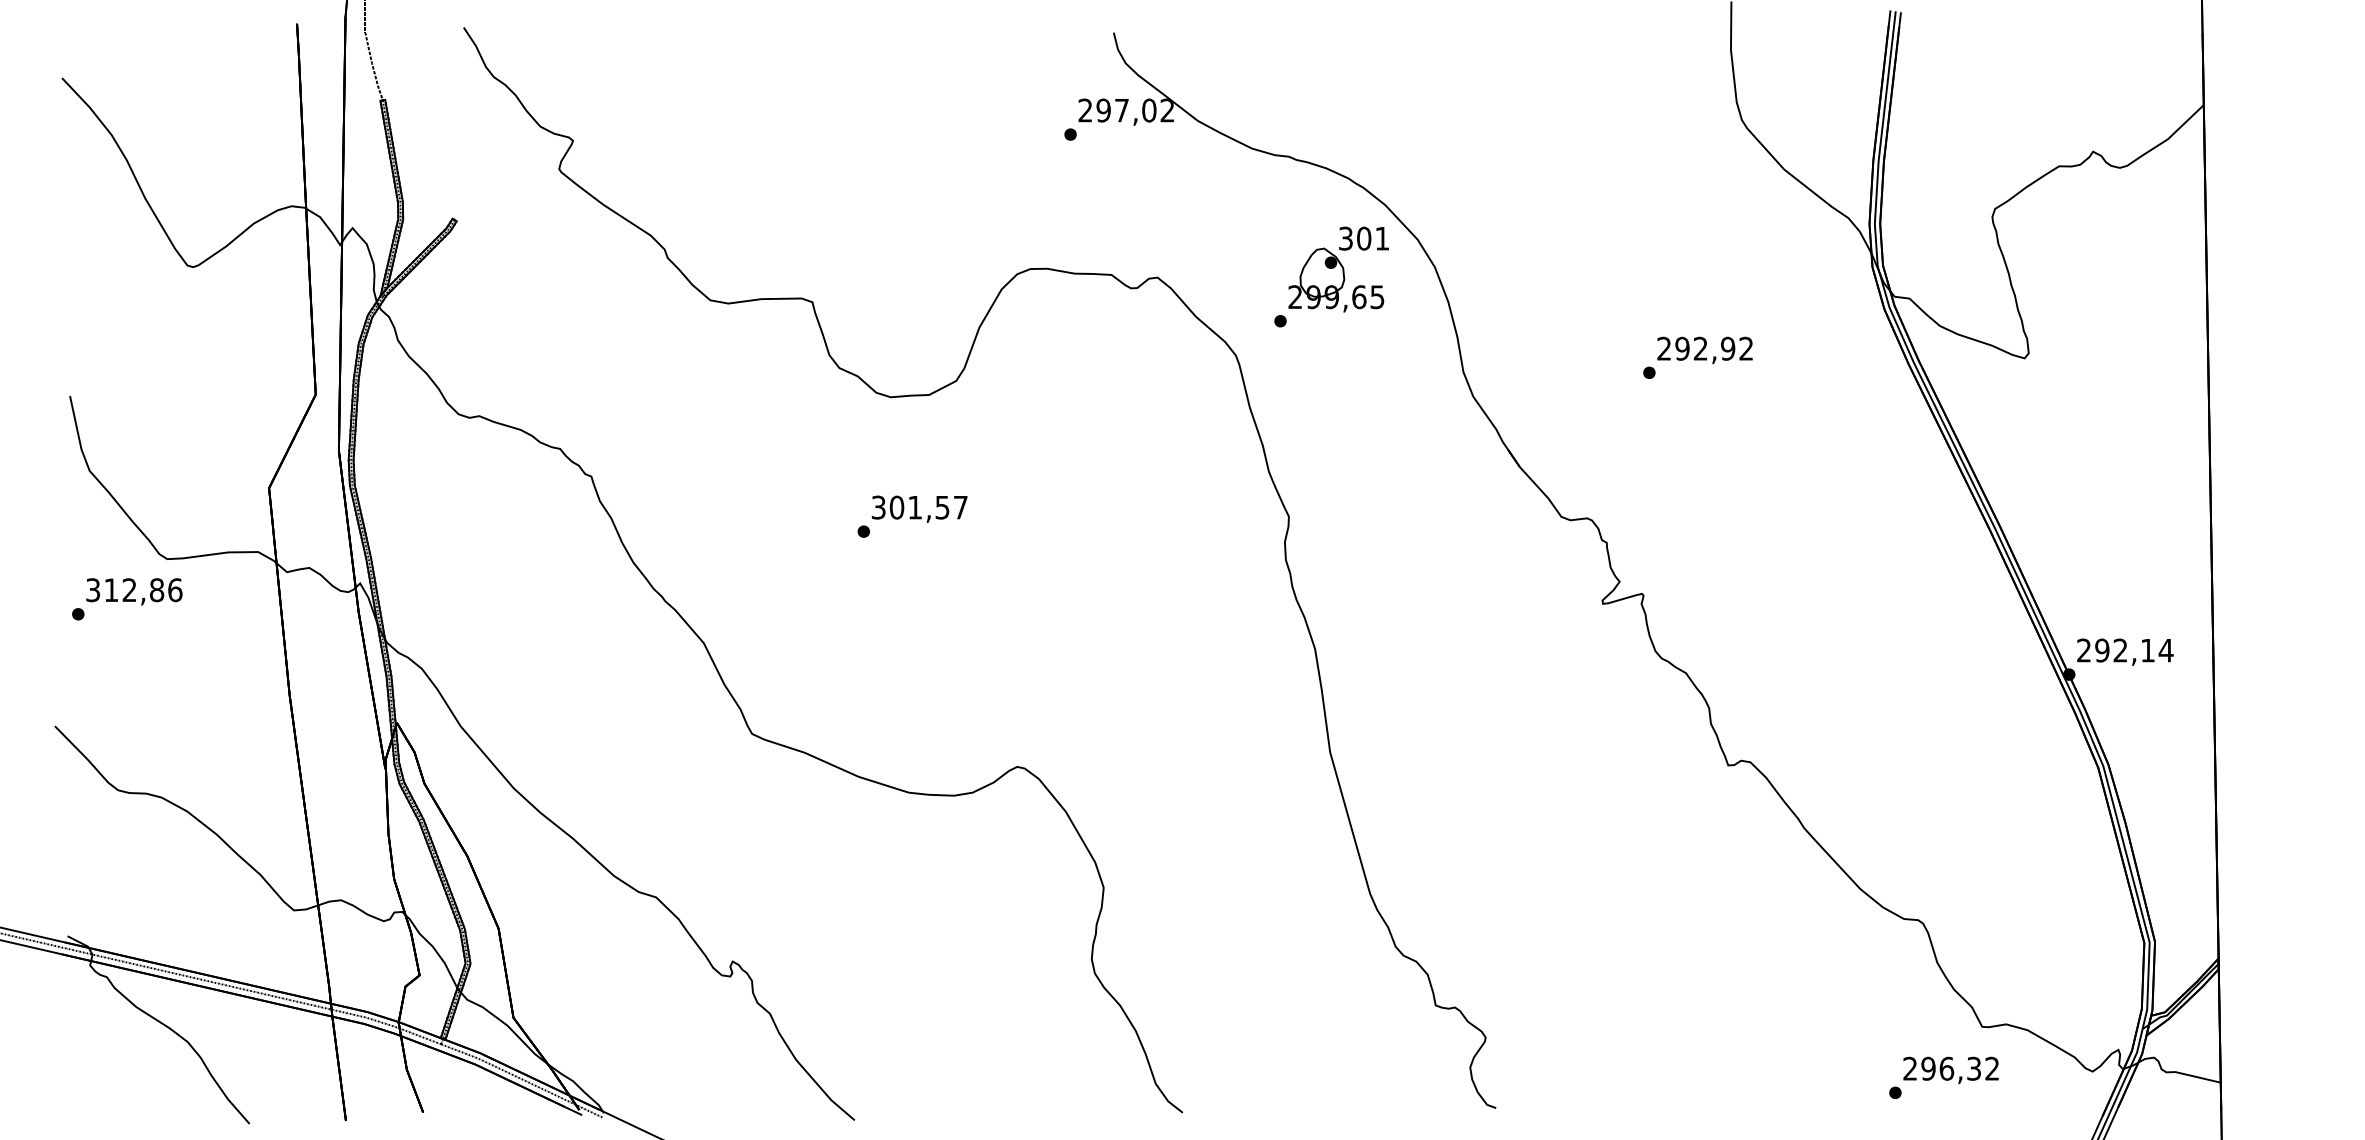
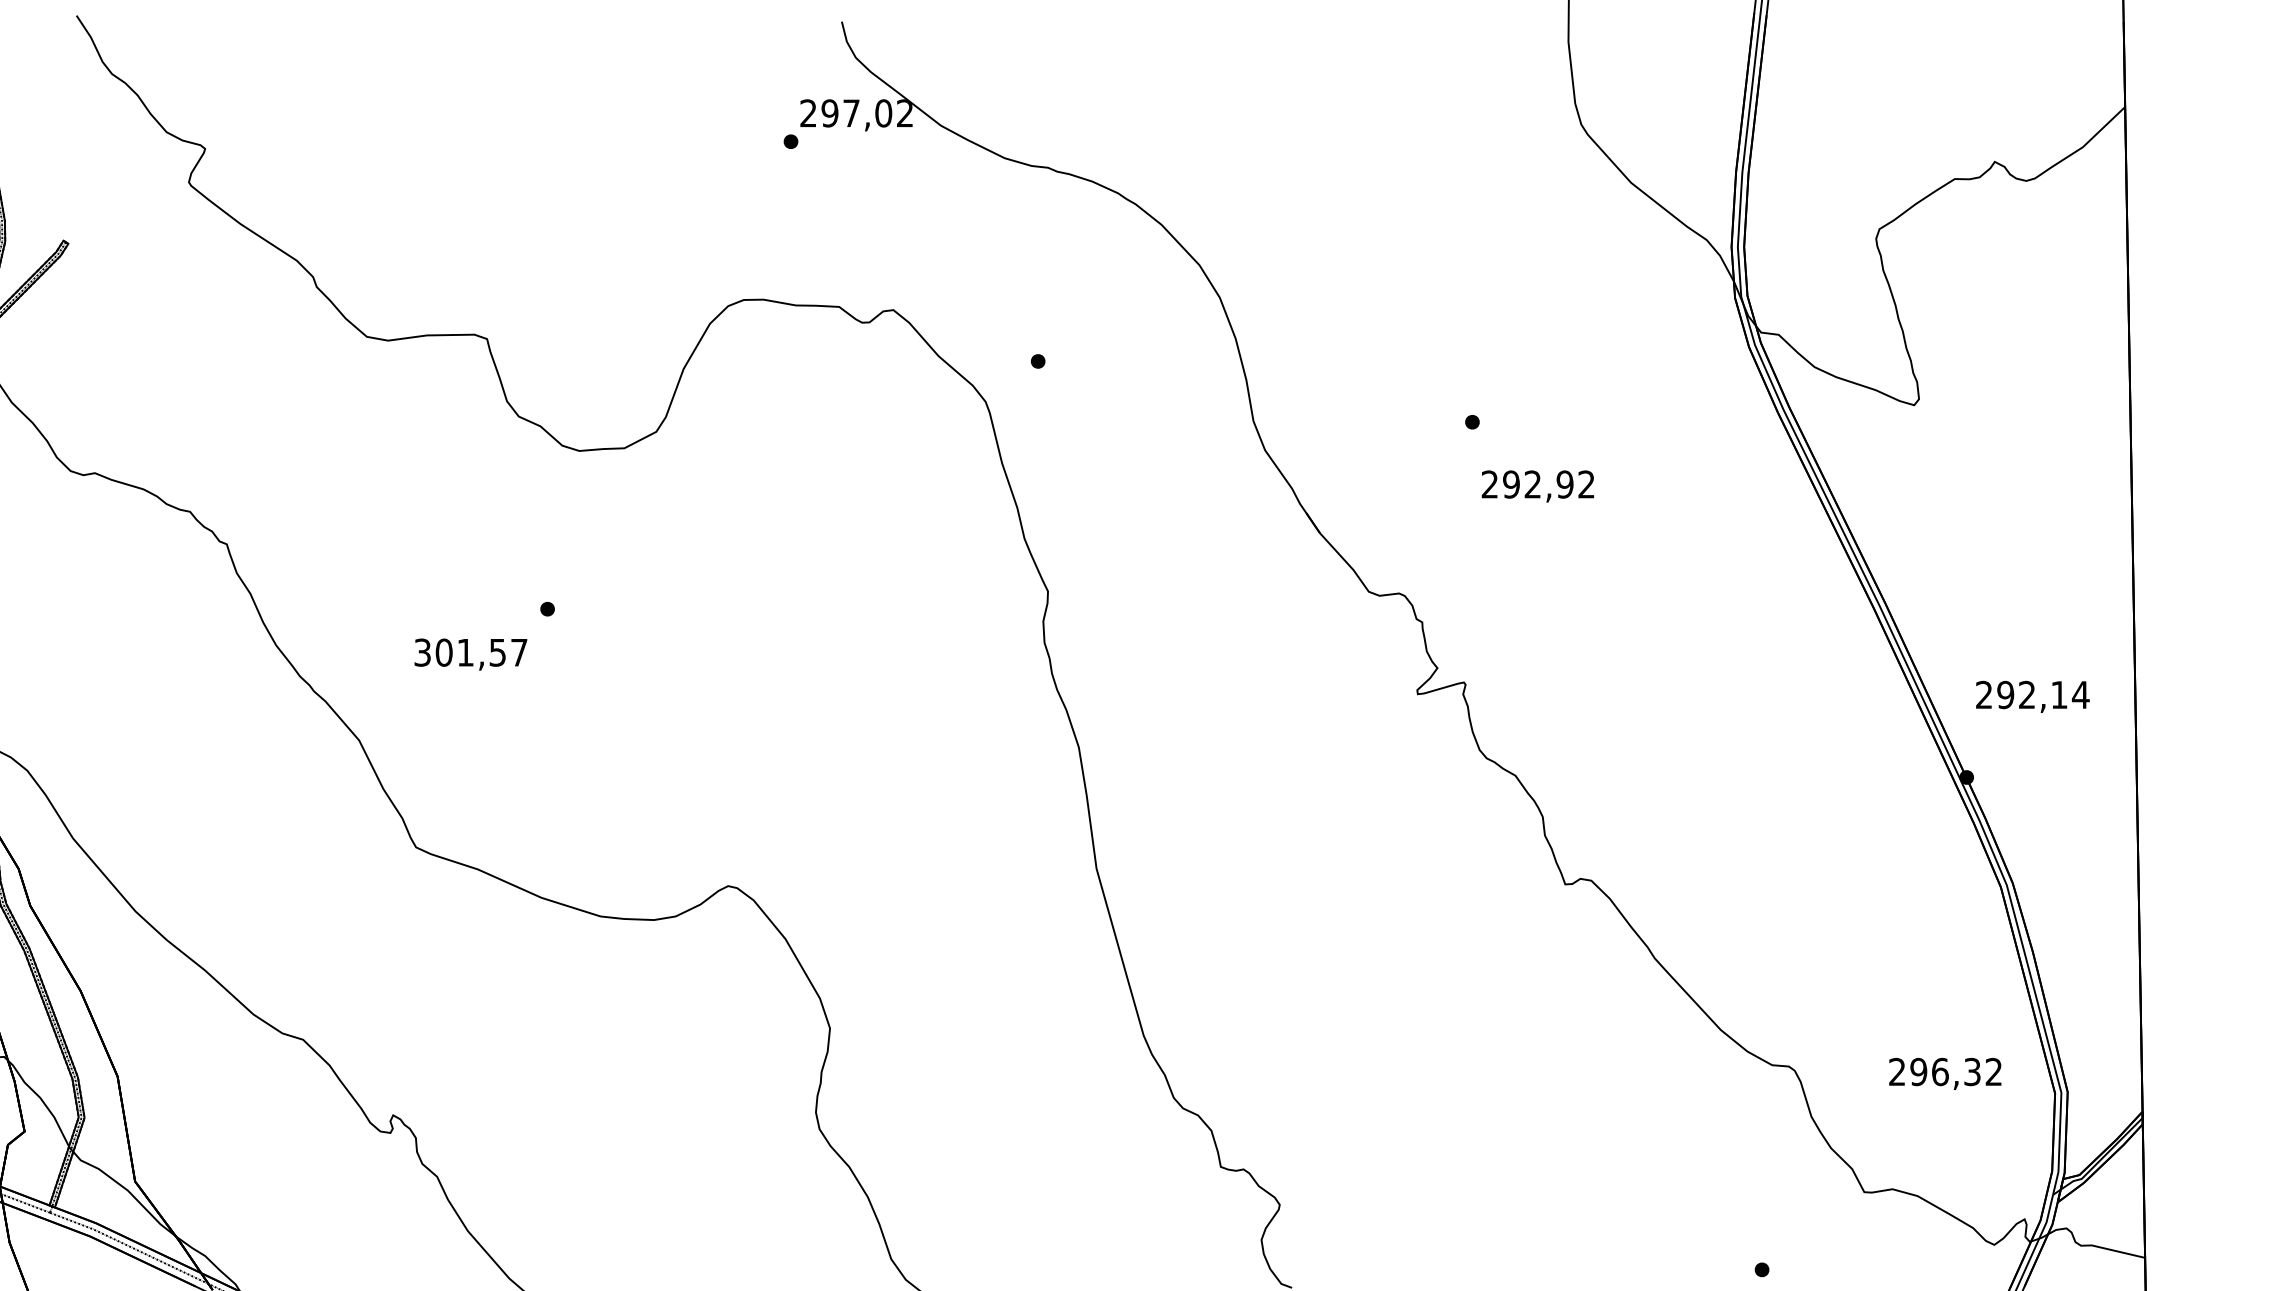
part: (1338, 269) -> (1106, 300), removed
text: (1704, 350) -> (1537, 486), moved
text: (919, 508) -> (470, 653), moved
text: (2125, 651) -> (2032, 696), moved
text: (1950, 1070) -> (1944, 1074), moved

